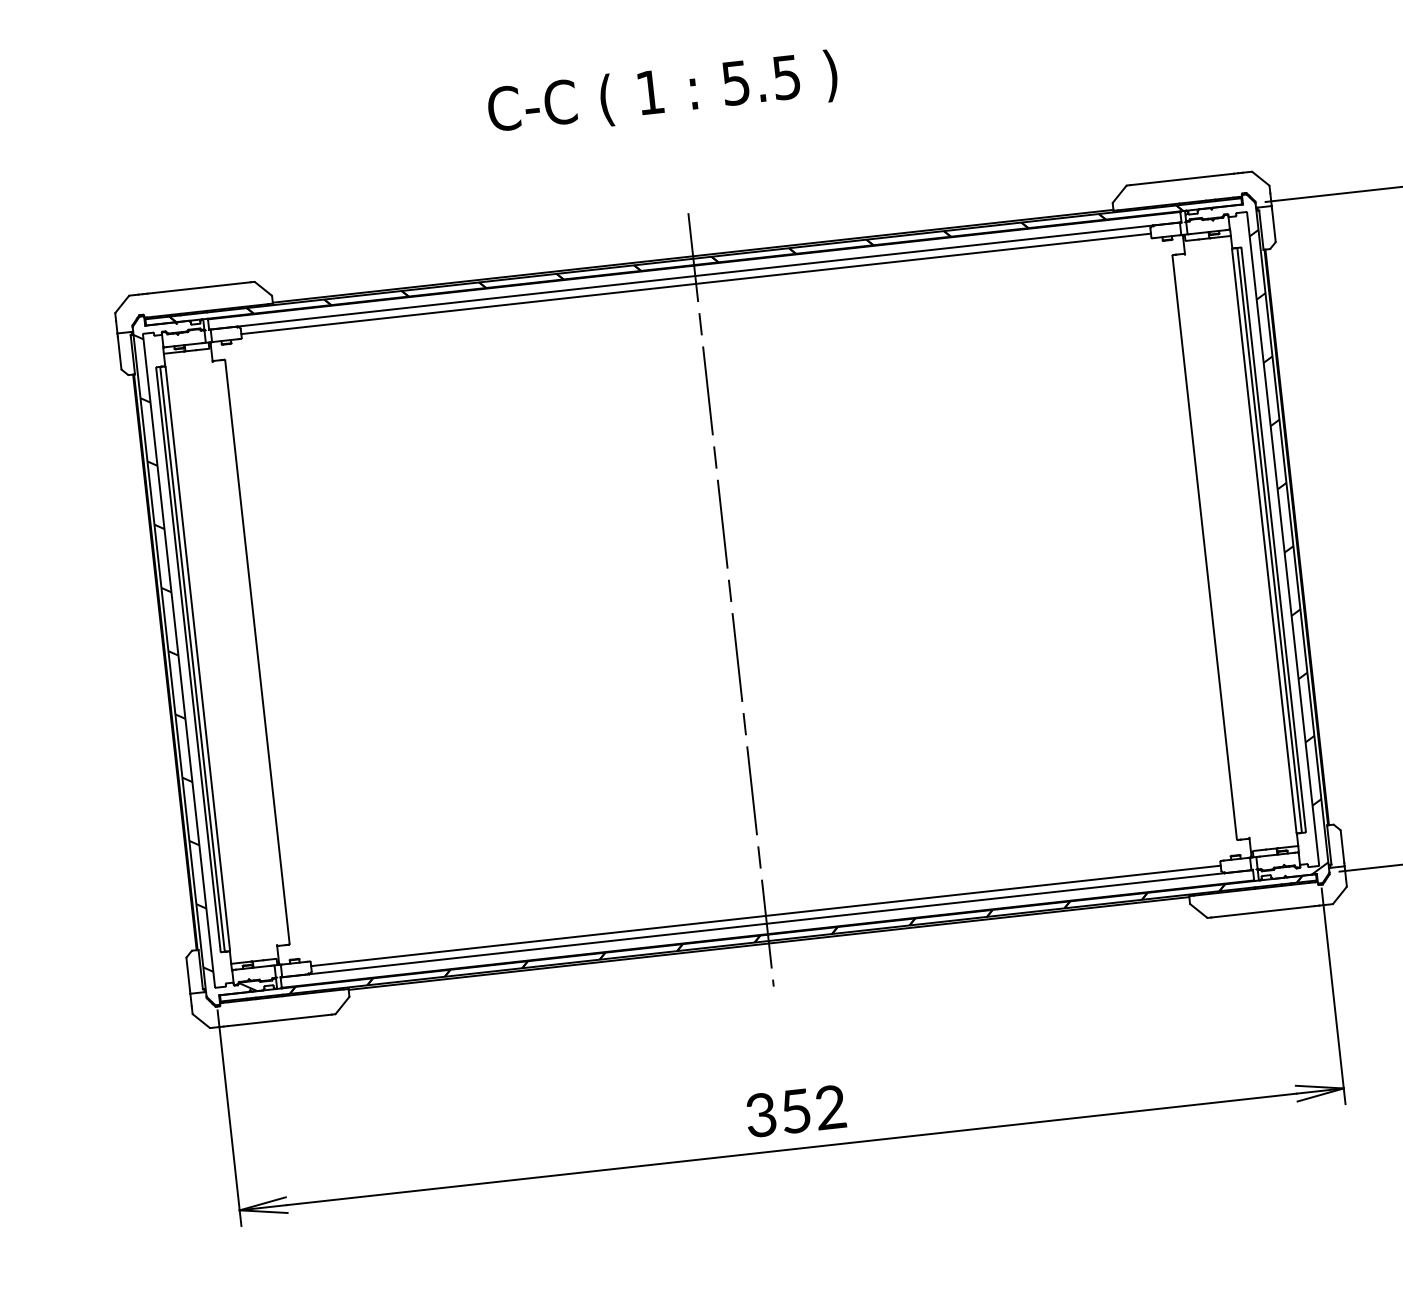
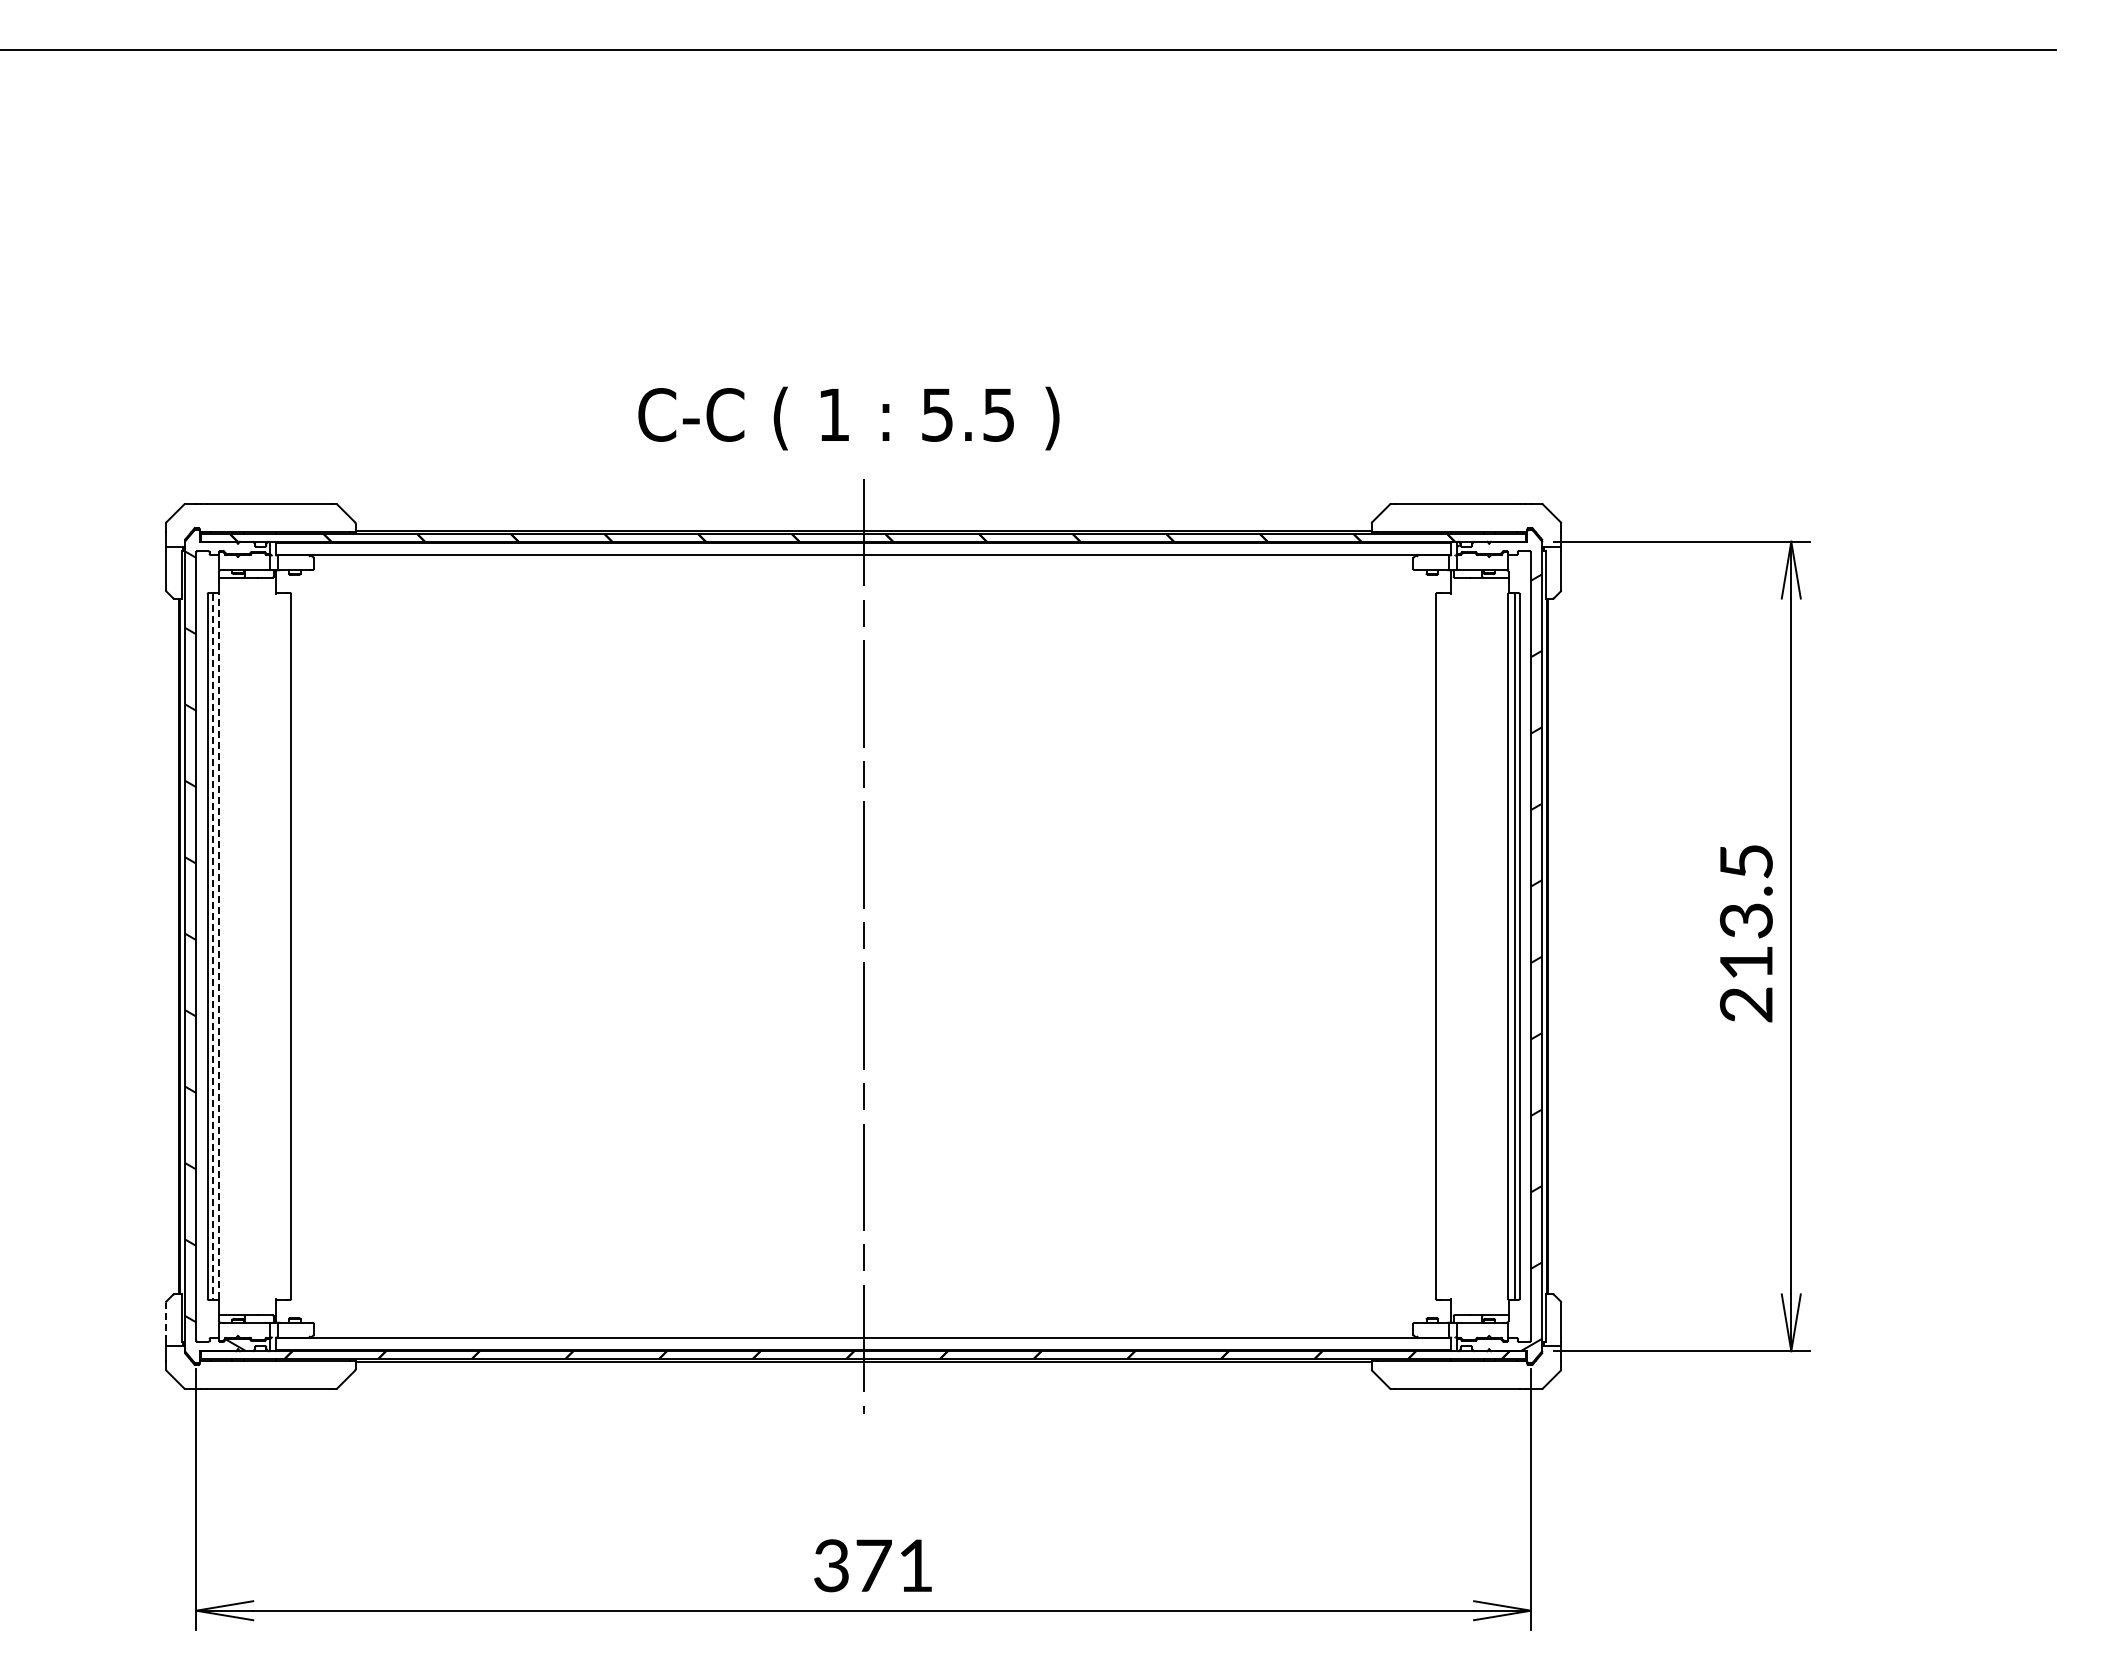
text: (662, 94) -> (848, 418), moved
line: (696, 283) -> (863, 564), removed
line: (198, 657) -> (219, 945), solid -> dashed
line: (192, 659) -> (212, 946), solid -> dashed
line: (765, 915) -> (863, 1328), removed
line: (187, 974) -> (165, 1322), solid -> dashed
text: (813, 1109) -> (894, 1565), 352 -> 371

